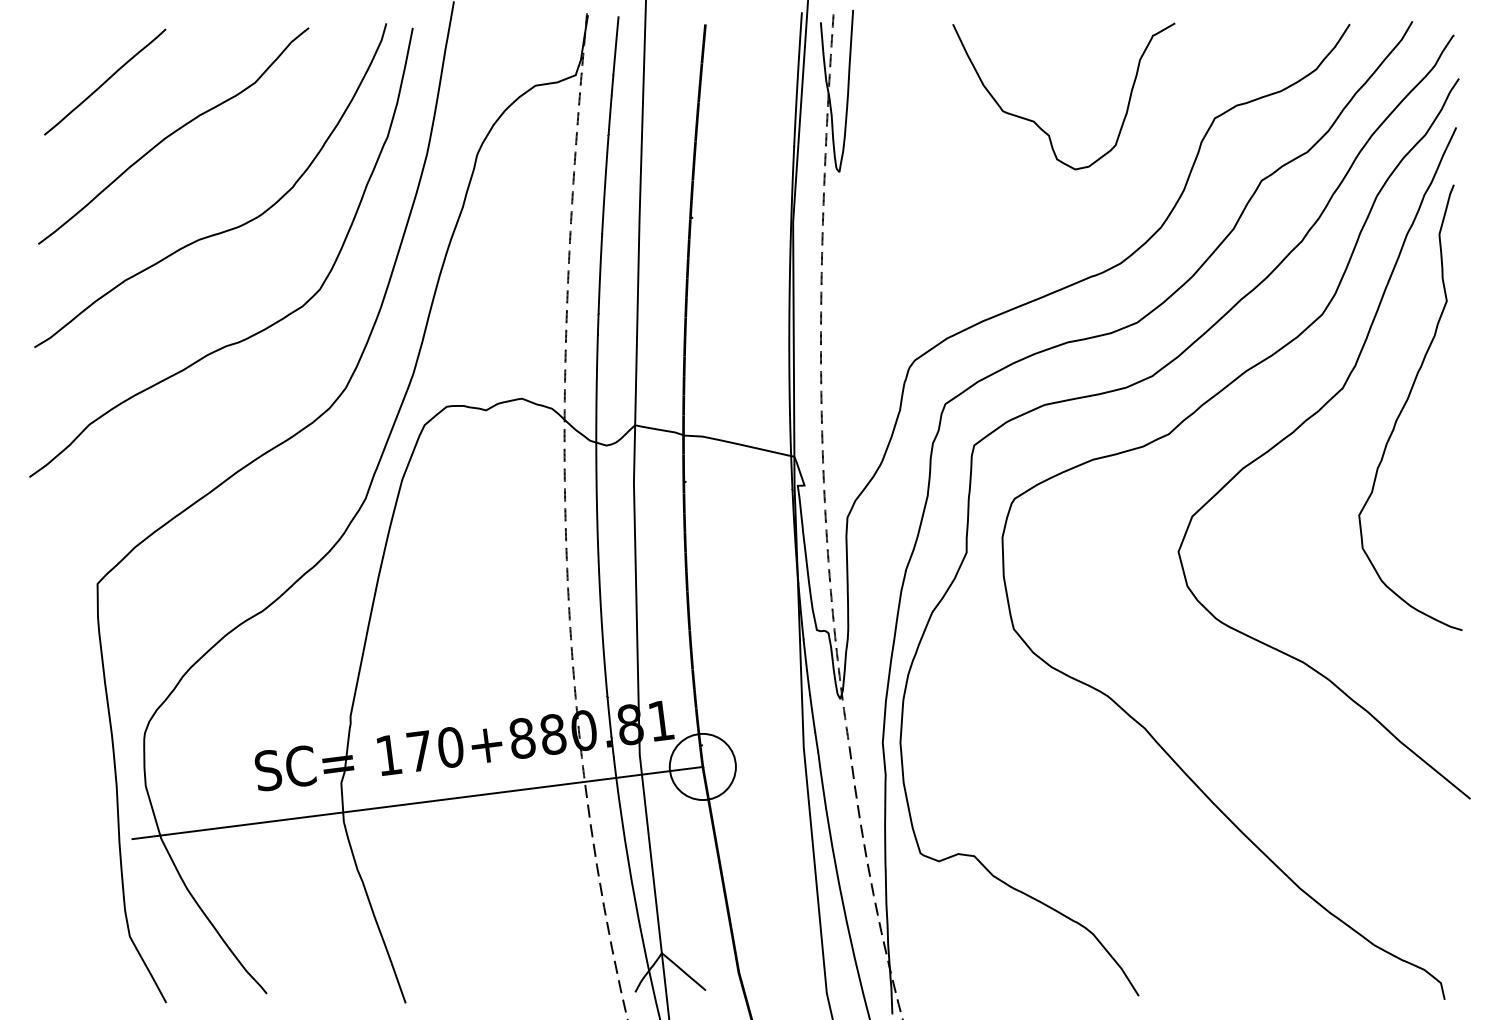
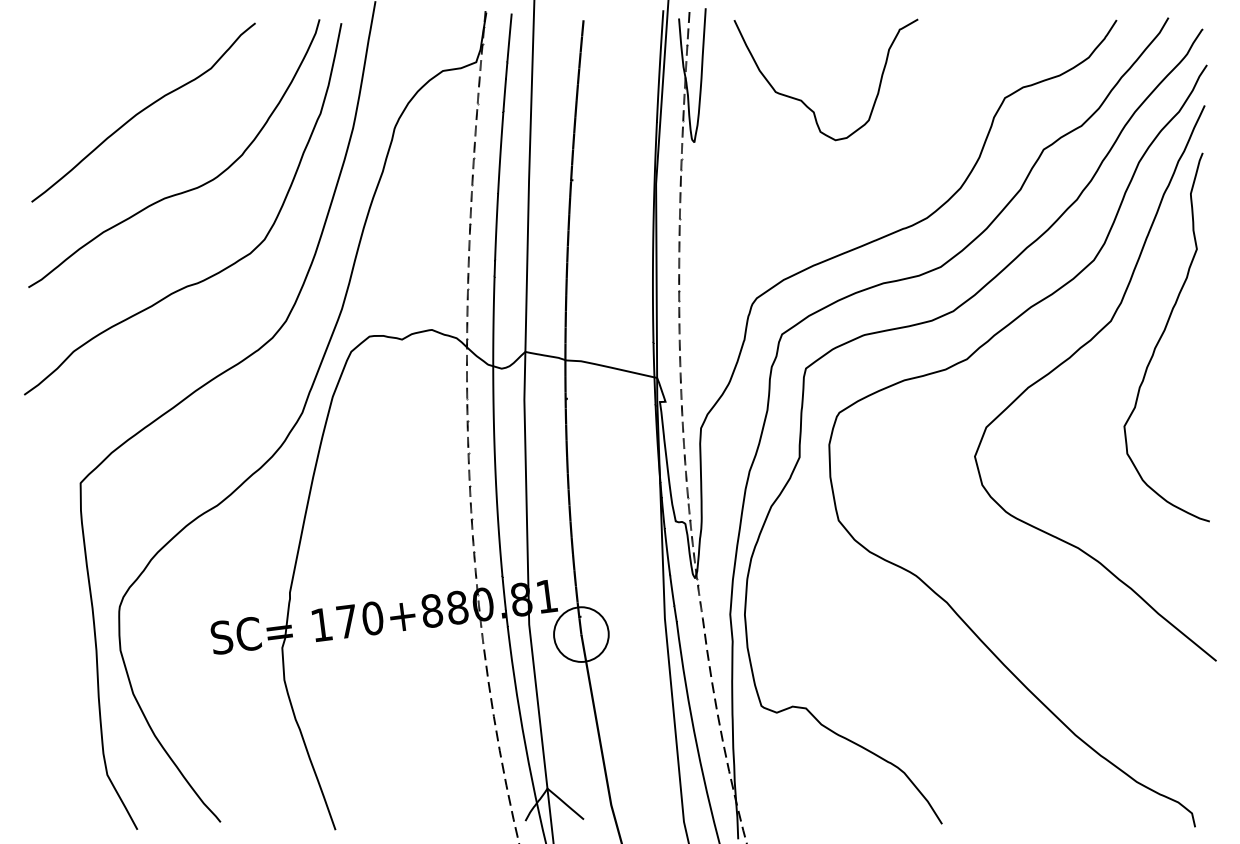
line: (104, 81) -> (86, 67), removed
curve: (1036, 122) -> (803, 101), moved
line: (417, 803) -> (345, 664), removed

